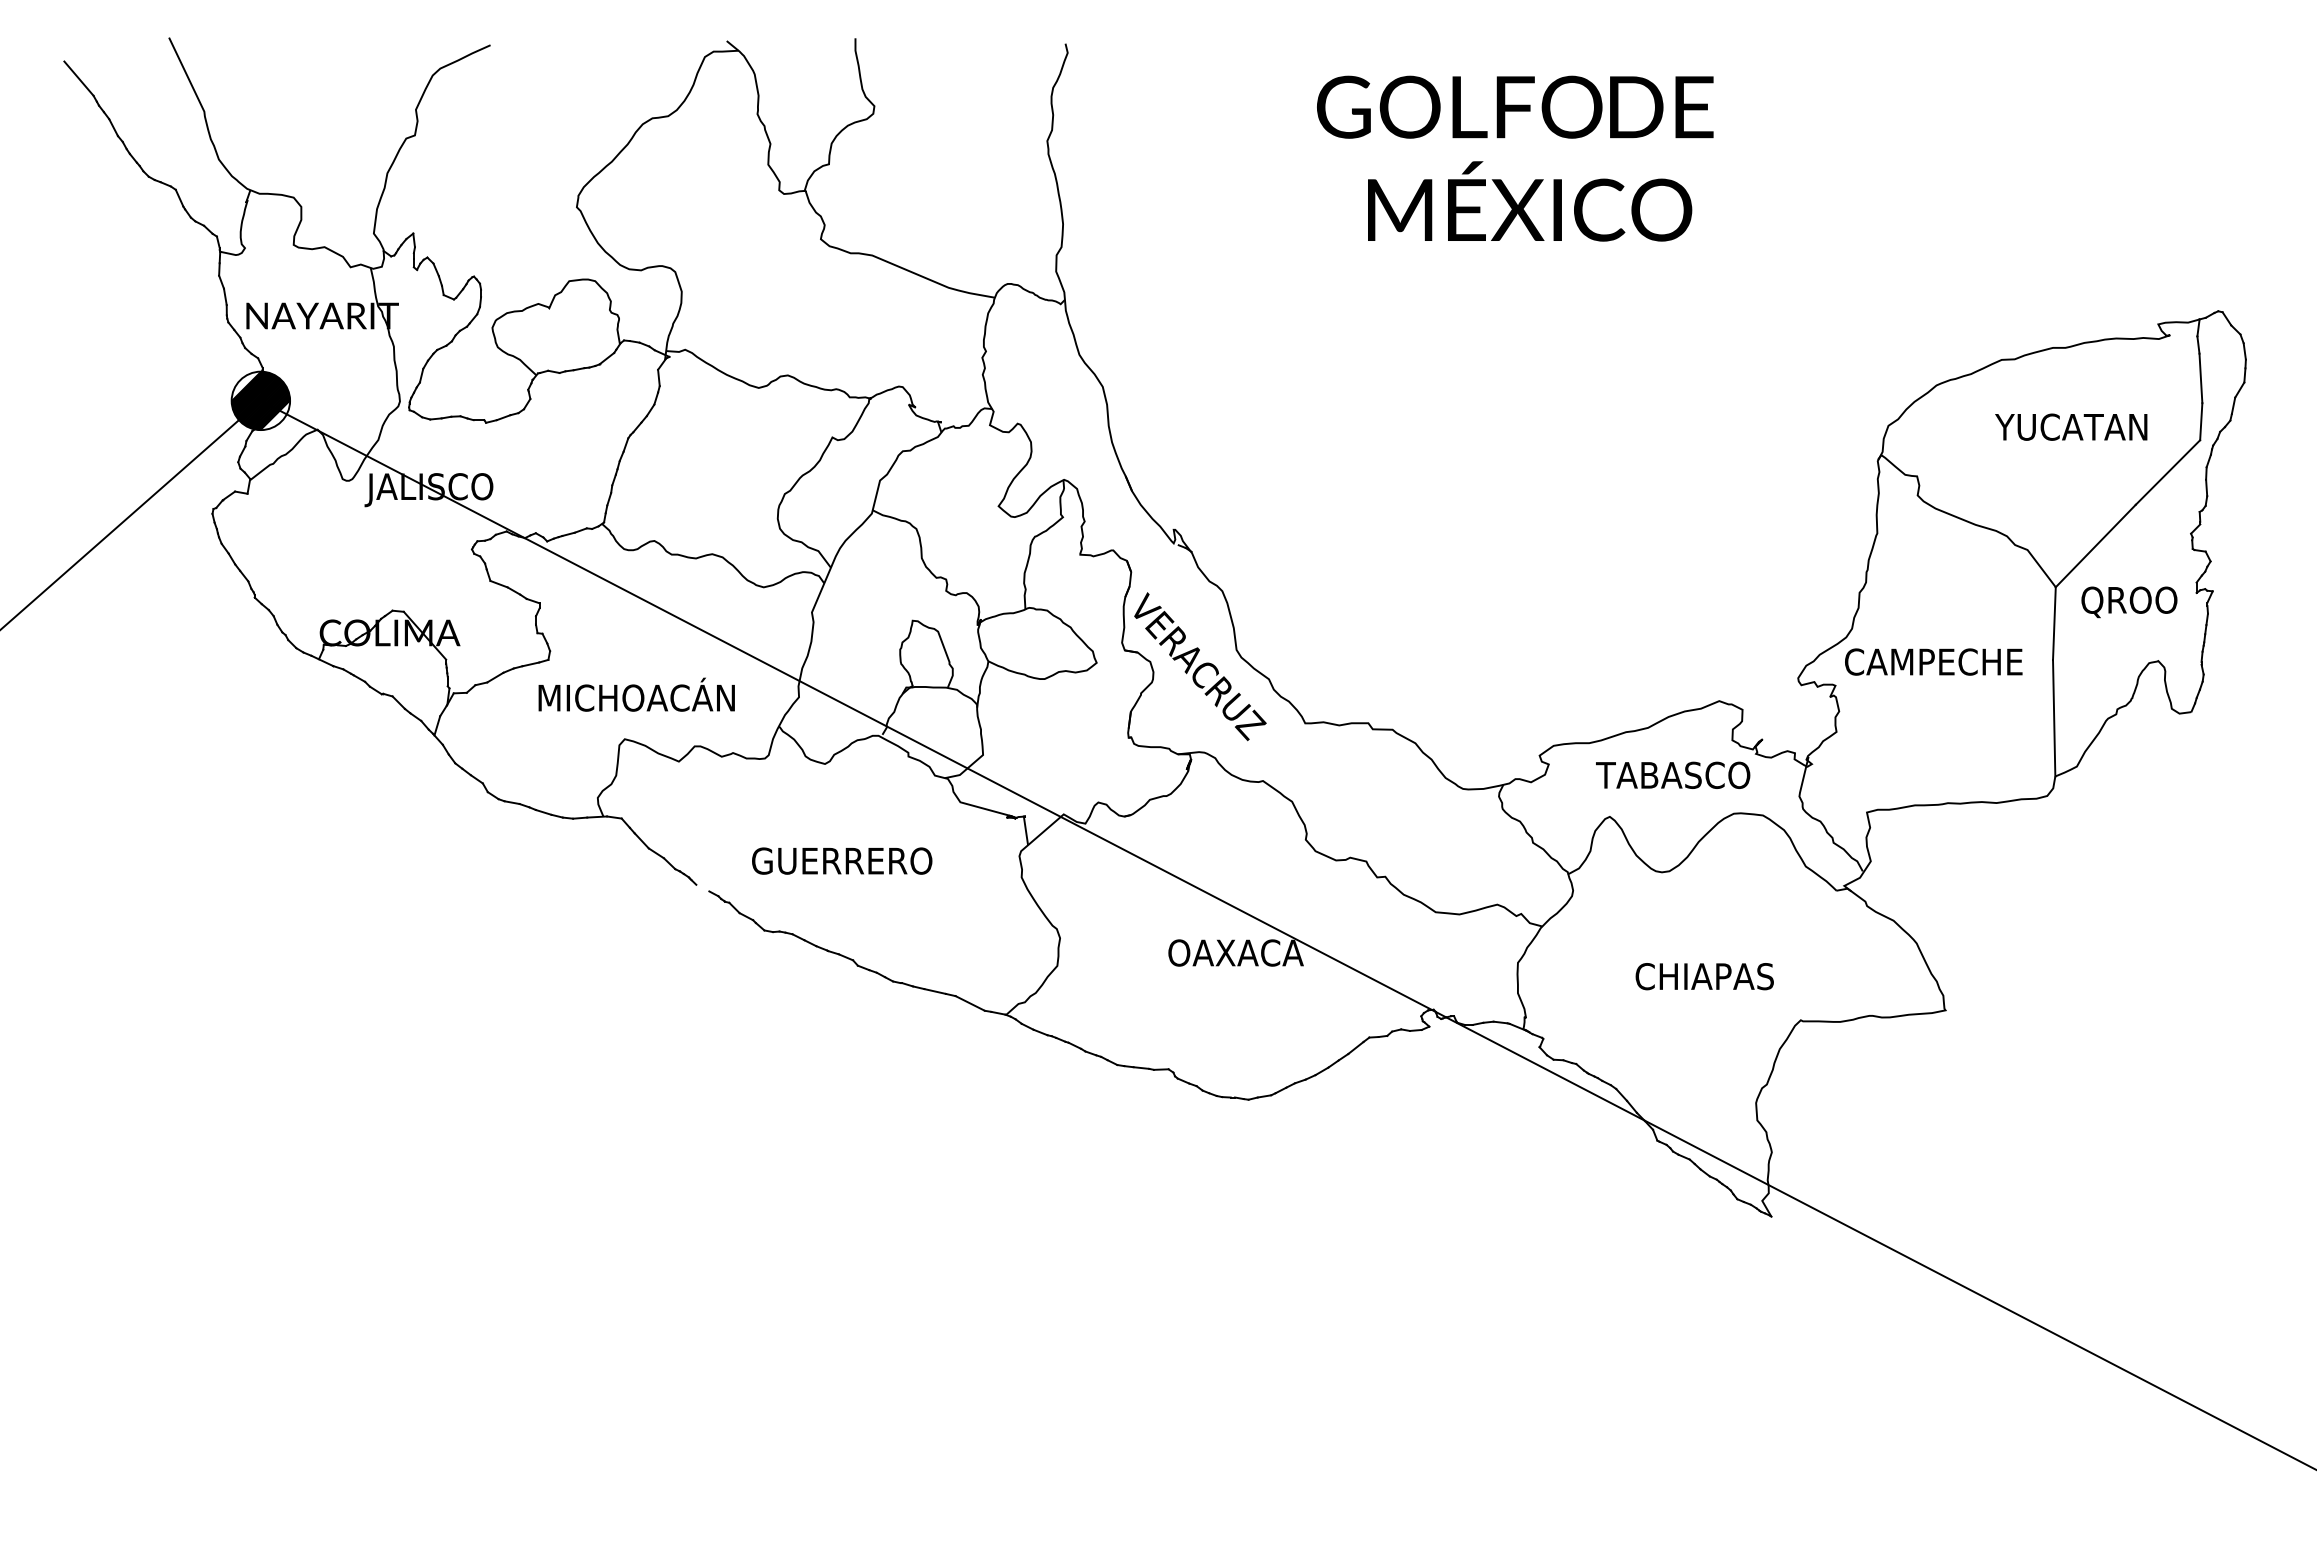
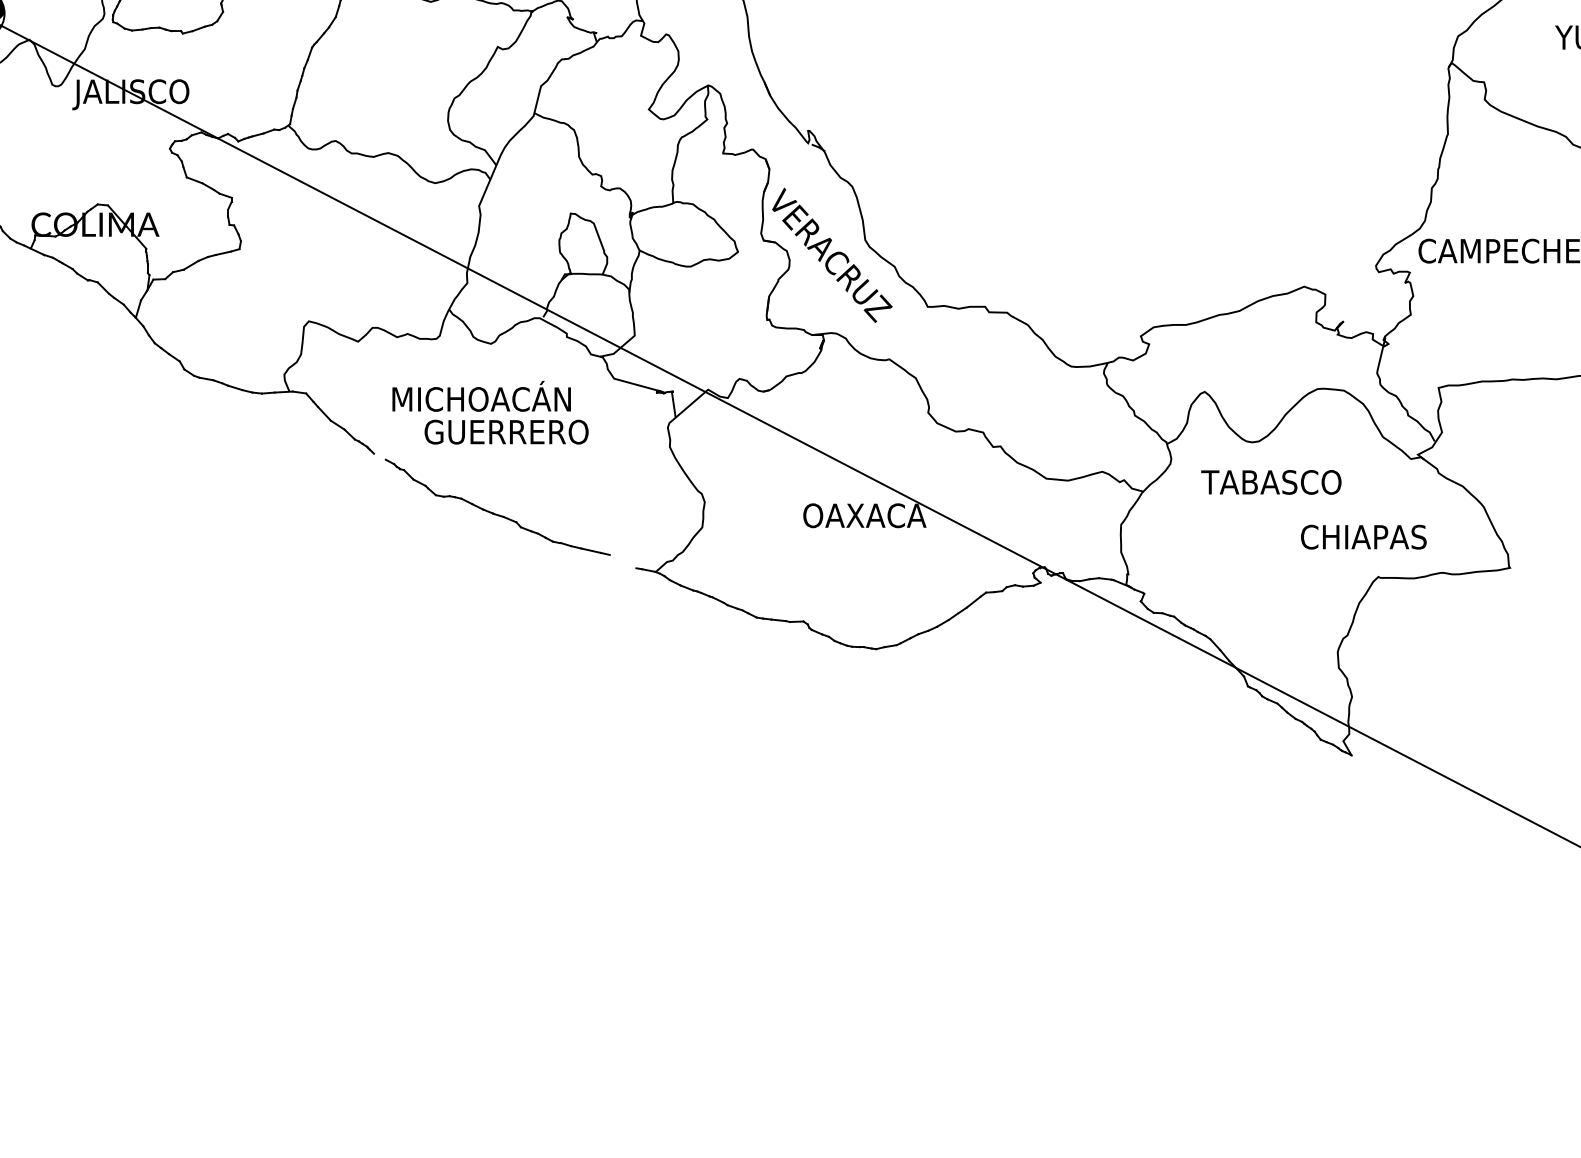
text: (636, 694) -> (481, 396), moved
text: (1673, 774) -> (1271, 481), moved
text: (1704, 976) -> (1363, 537), moved
line: (969, 1003) -> (622, 561), removed

